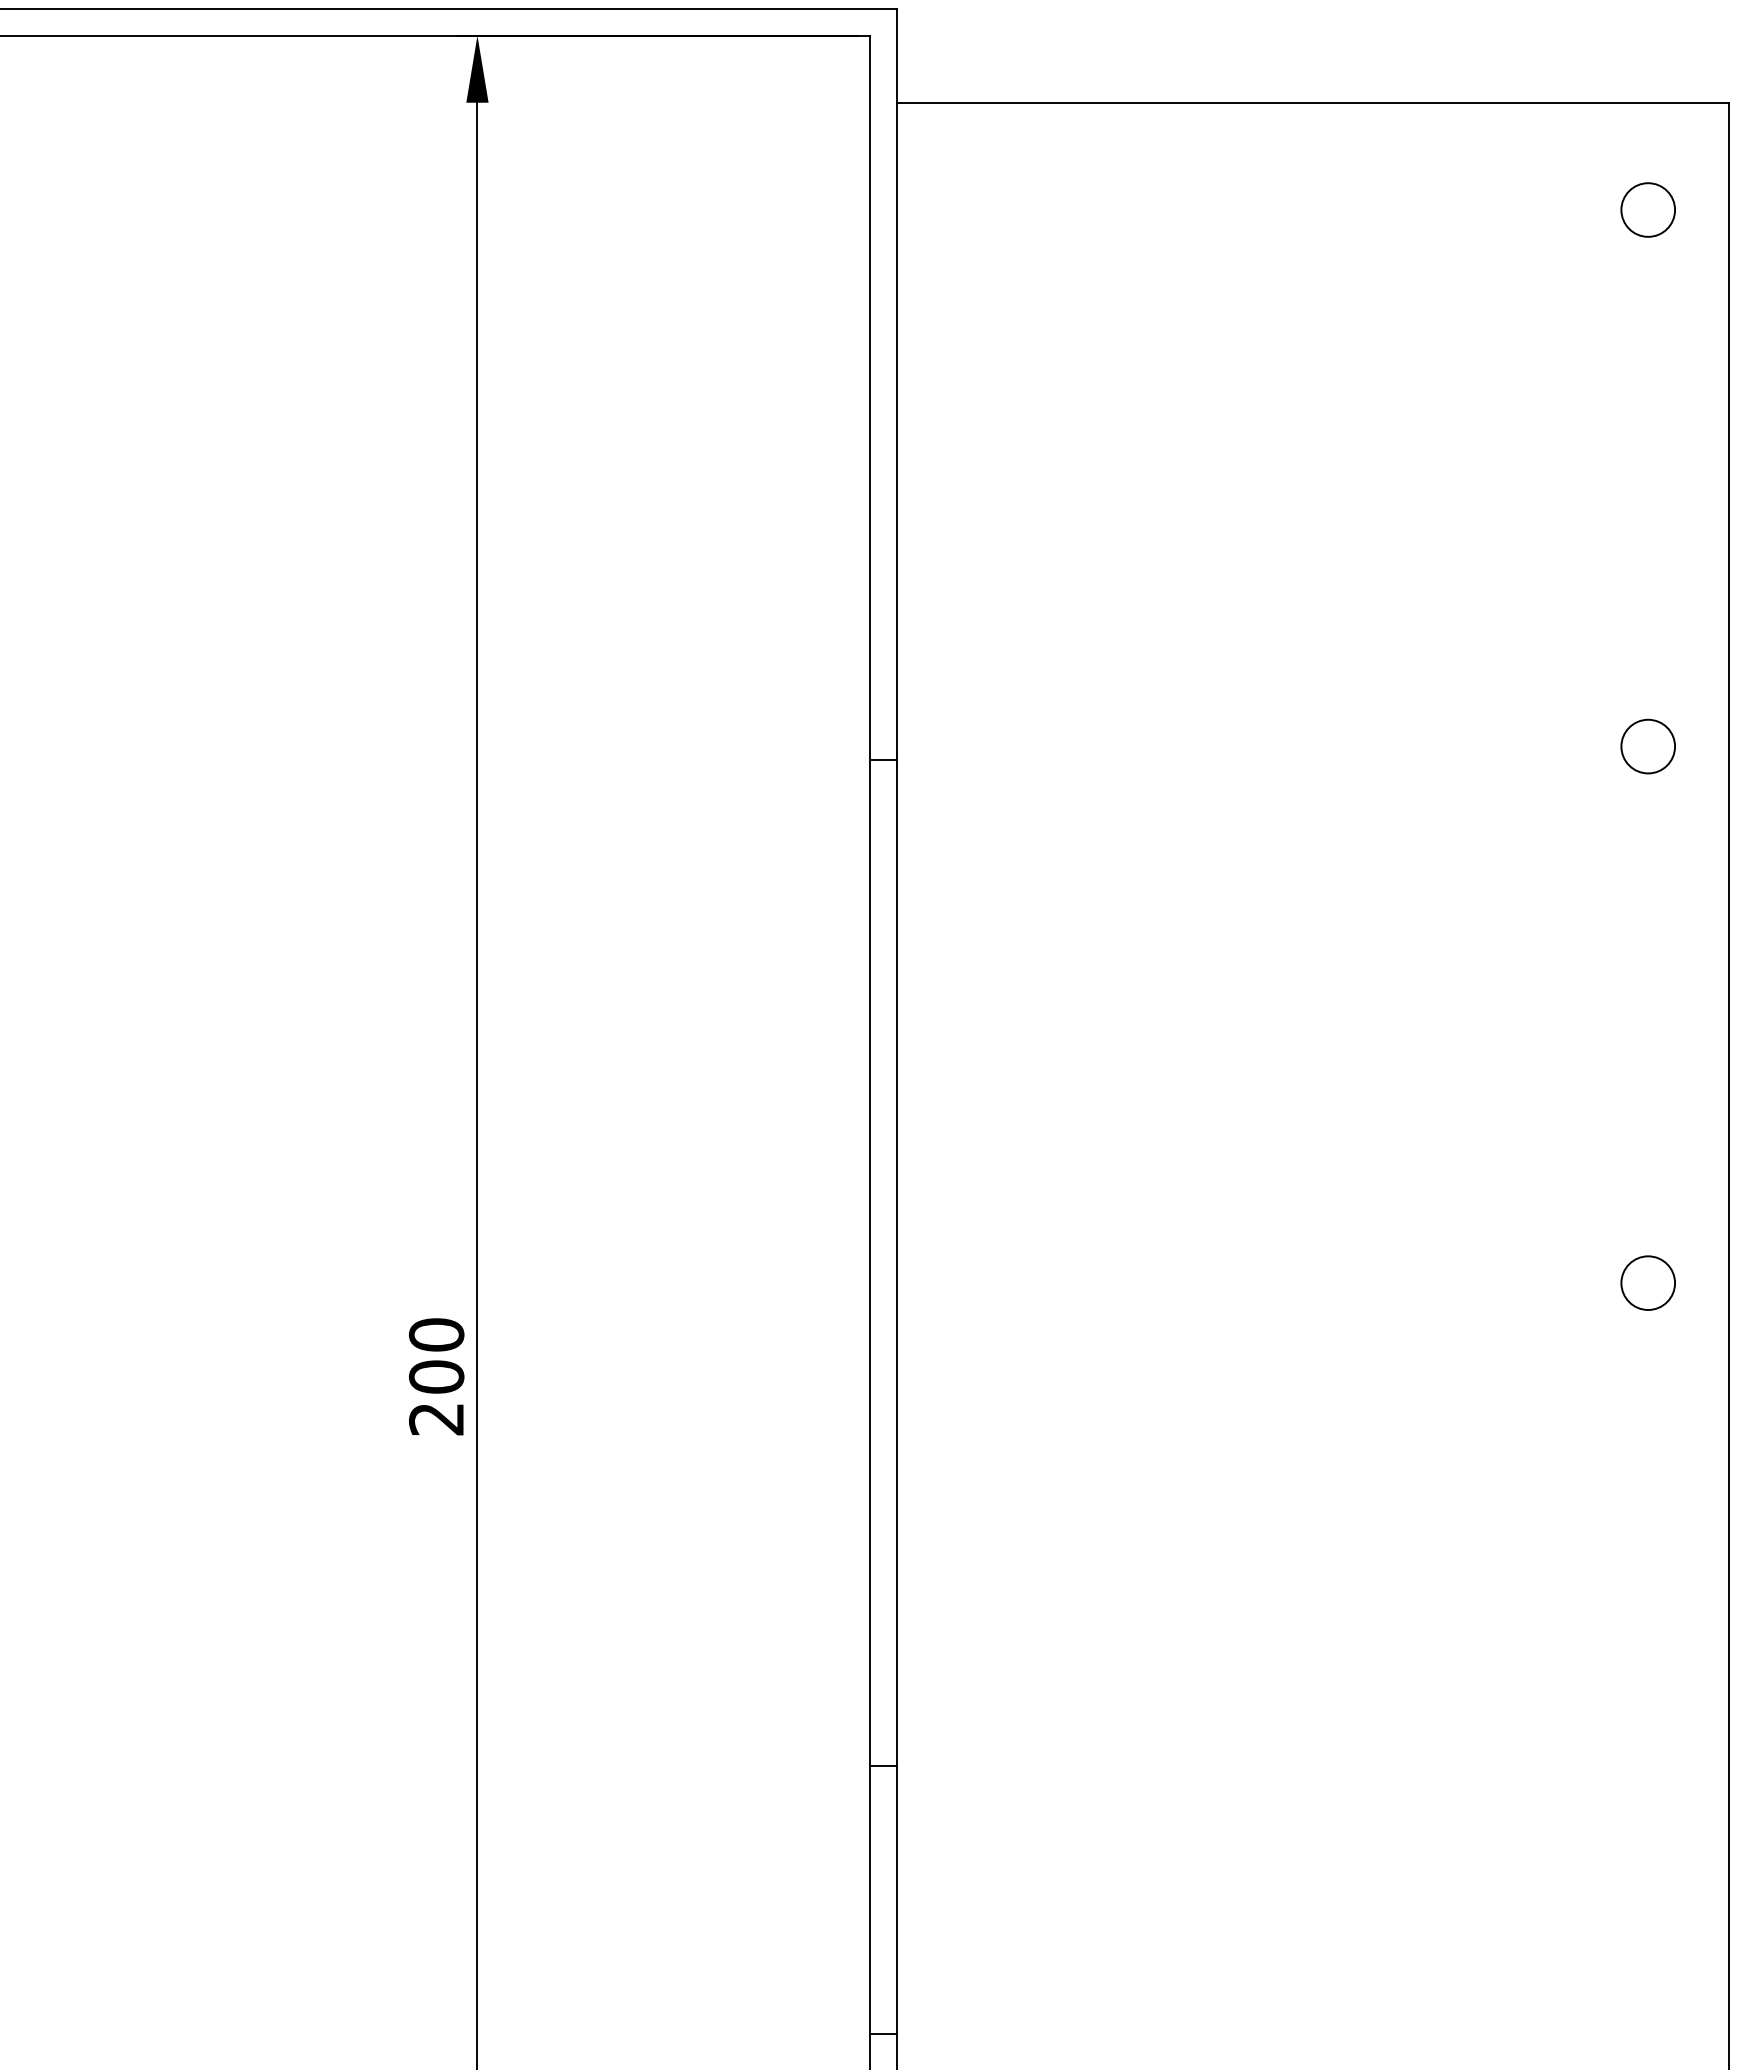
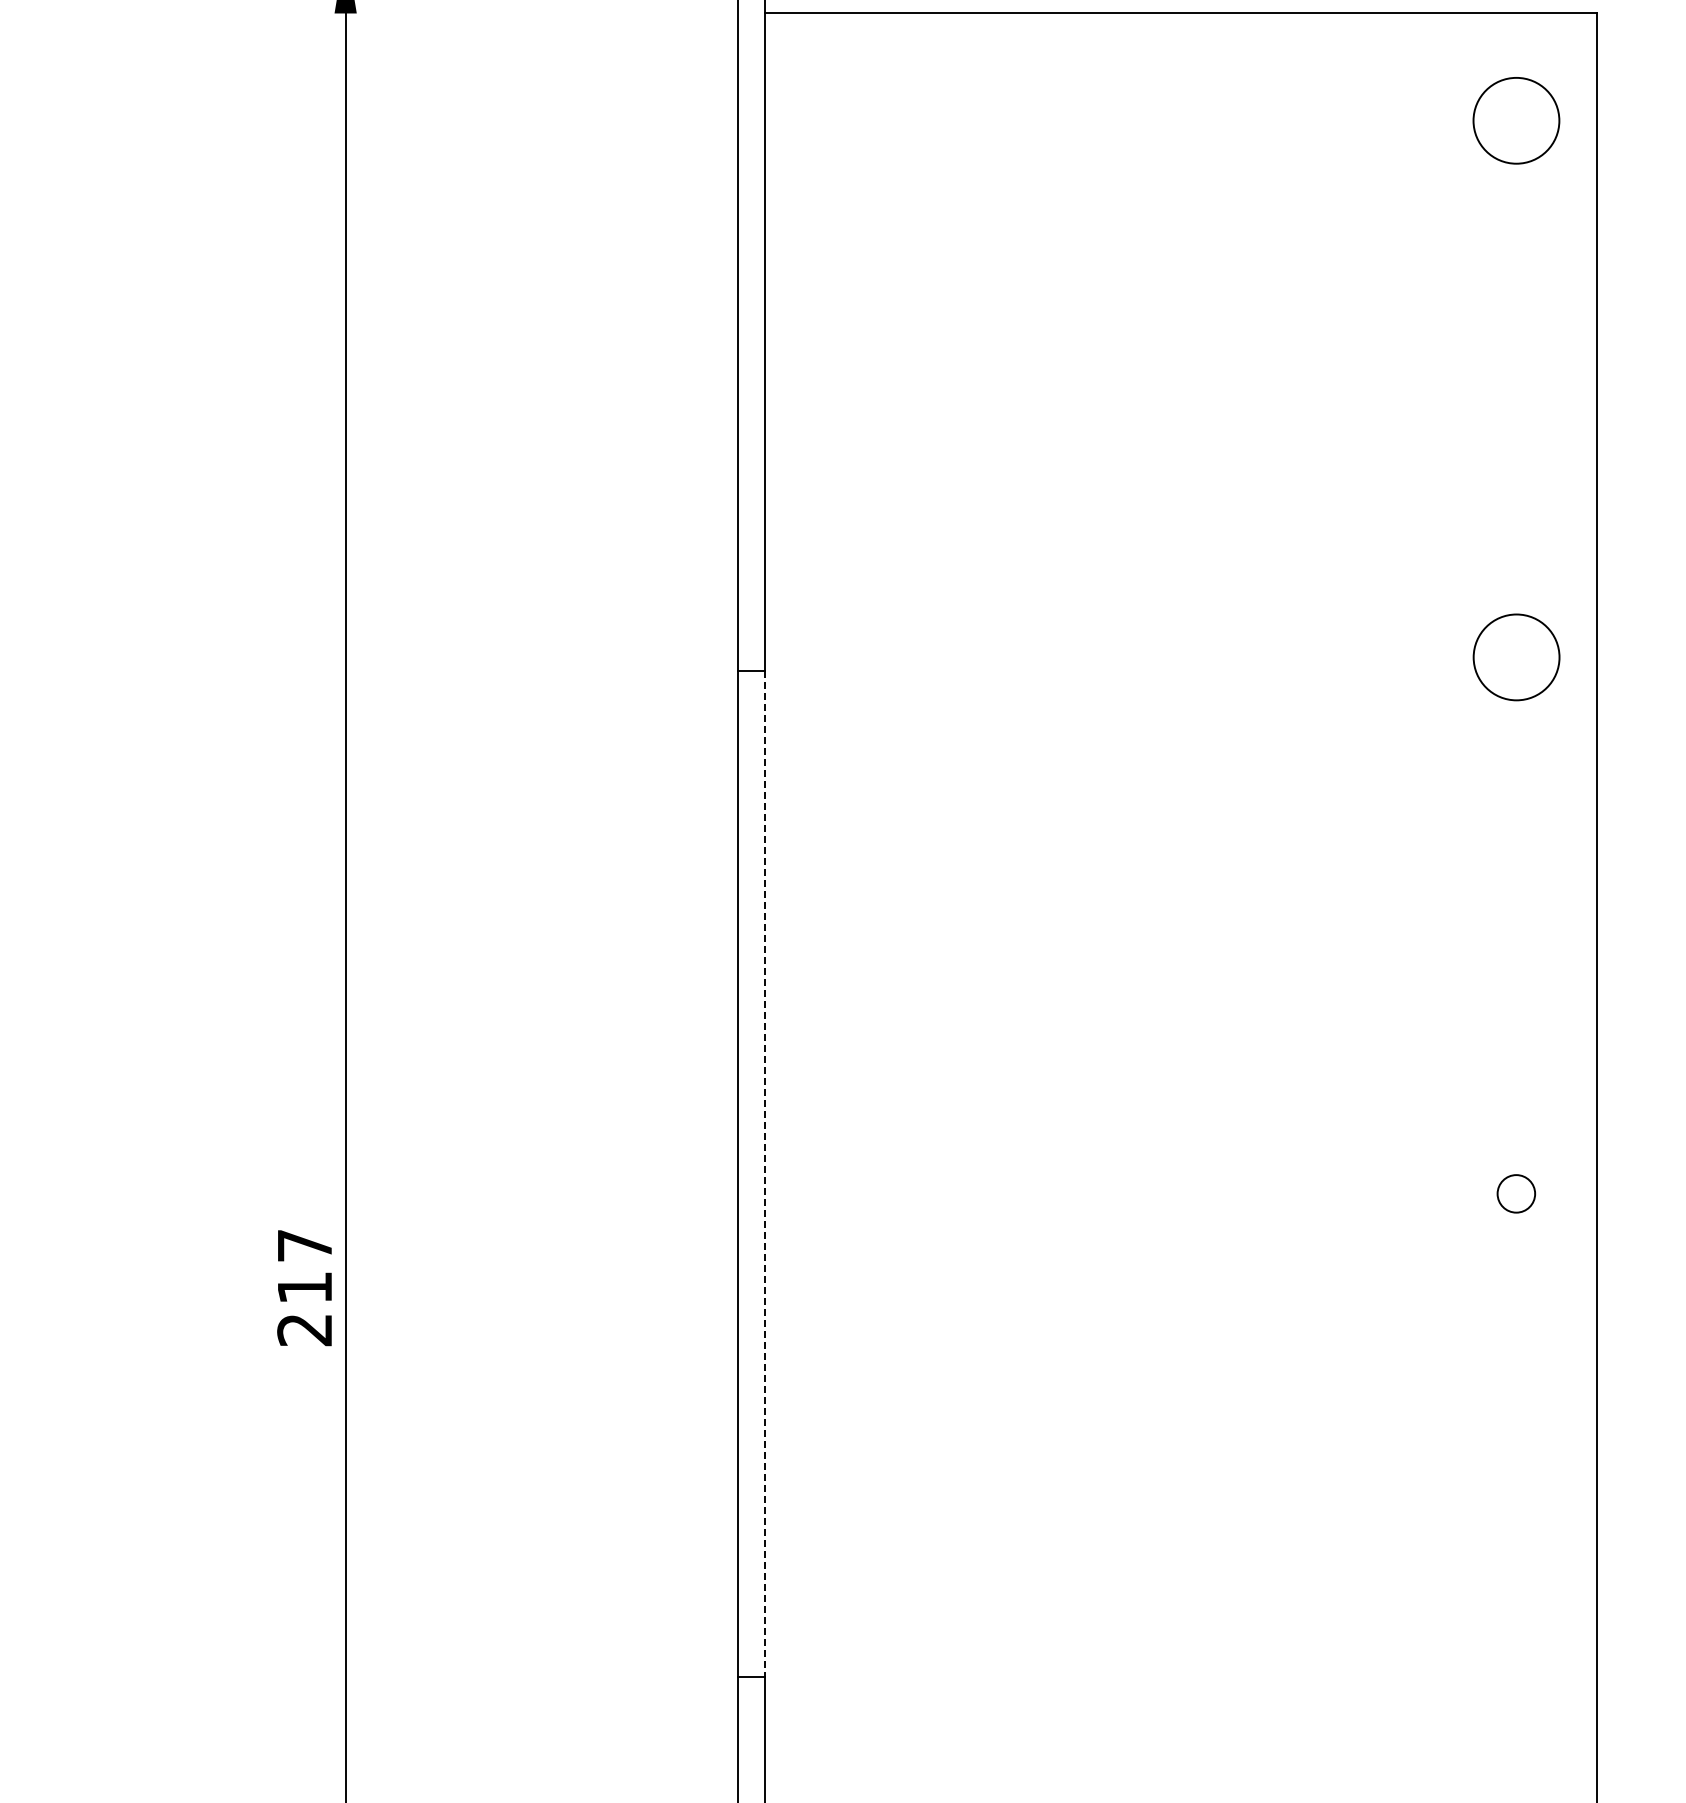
circle: (1648, 209) -> (1516, 120), size x1.6
circle: (1647, 746) -> (1515, 657), size x1.6
line: (897, 1263) -> (765, 1174), solid -> dashed
circle: (1647, 1282) -> (1515, 1193), size x0.7
text: (436, 1355) -> (304, 1266), 200 -> 217

